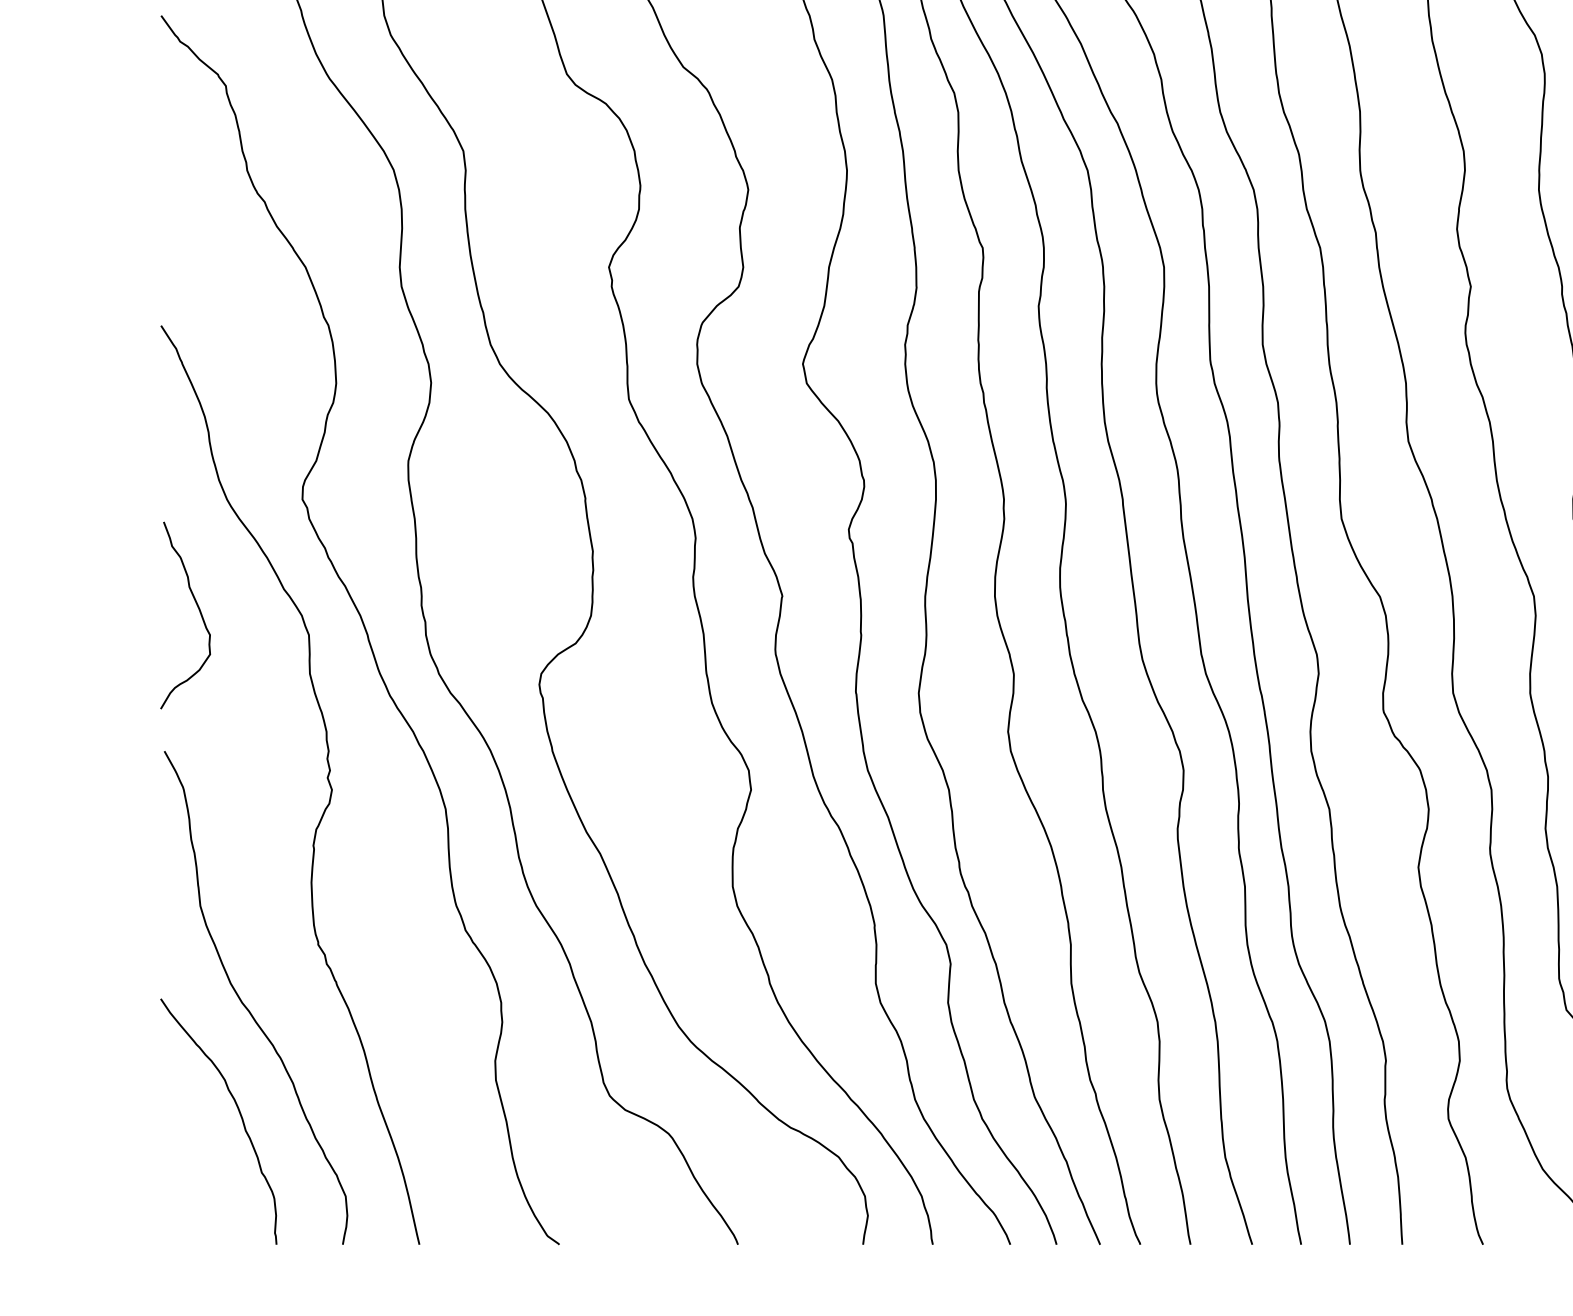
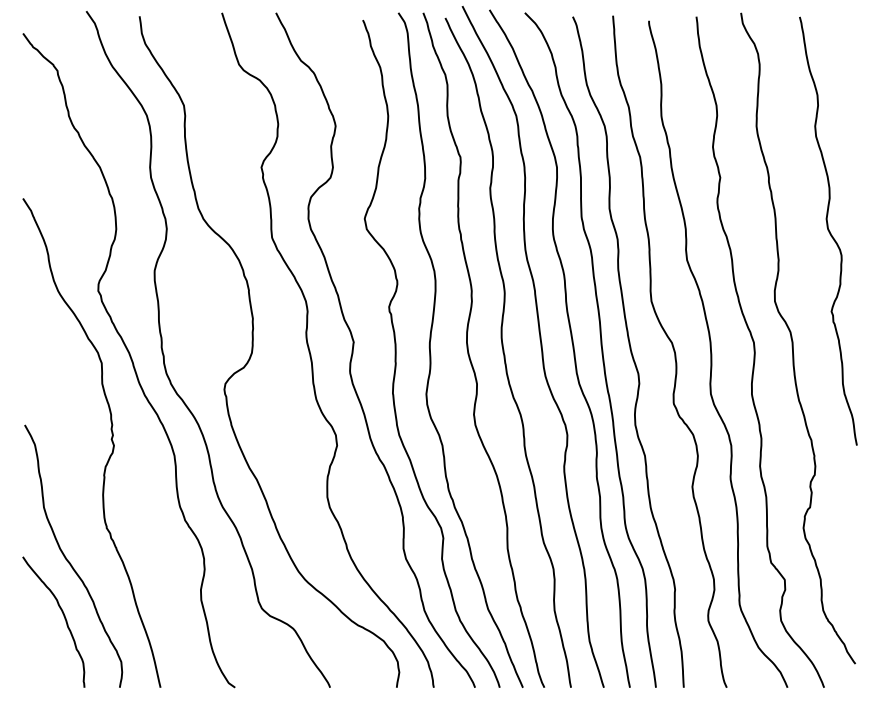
curve: (197, 611) -> (42, 350), removed

